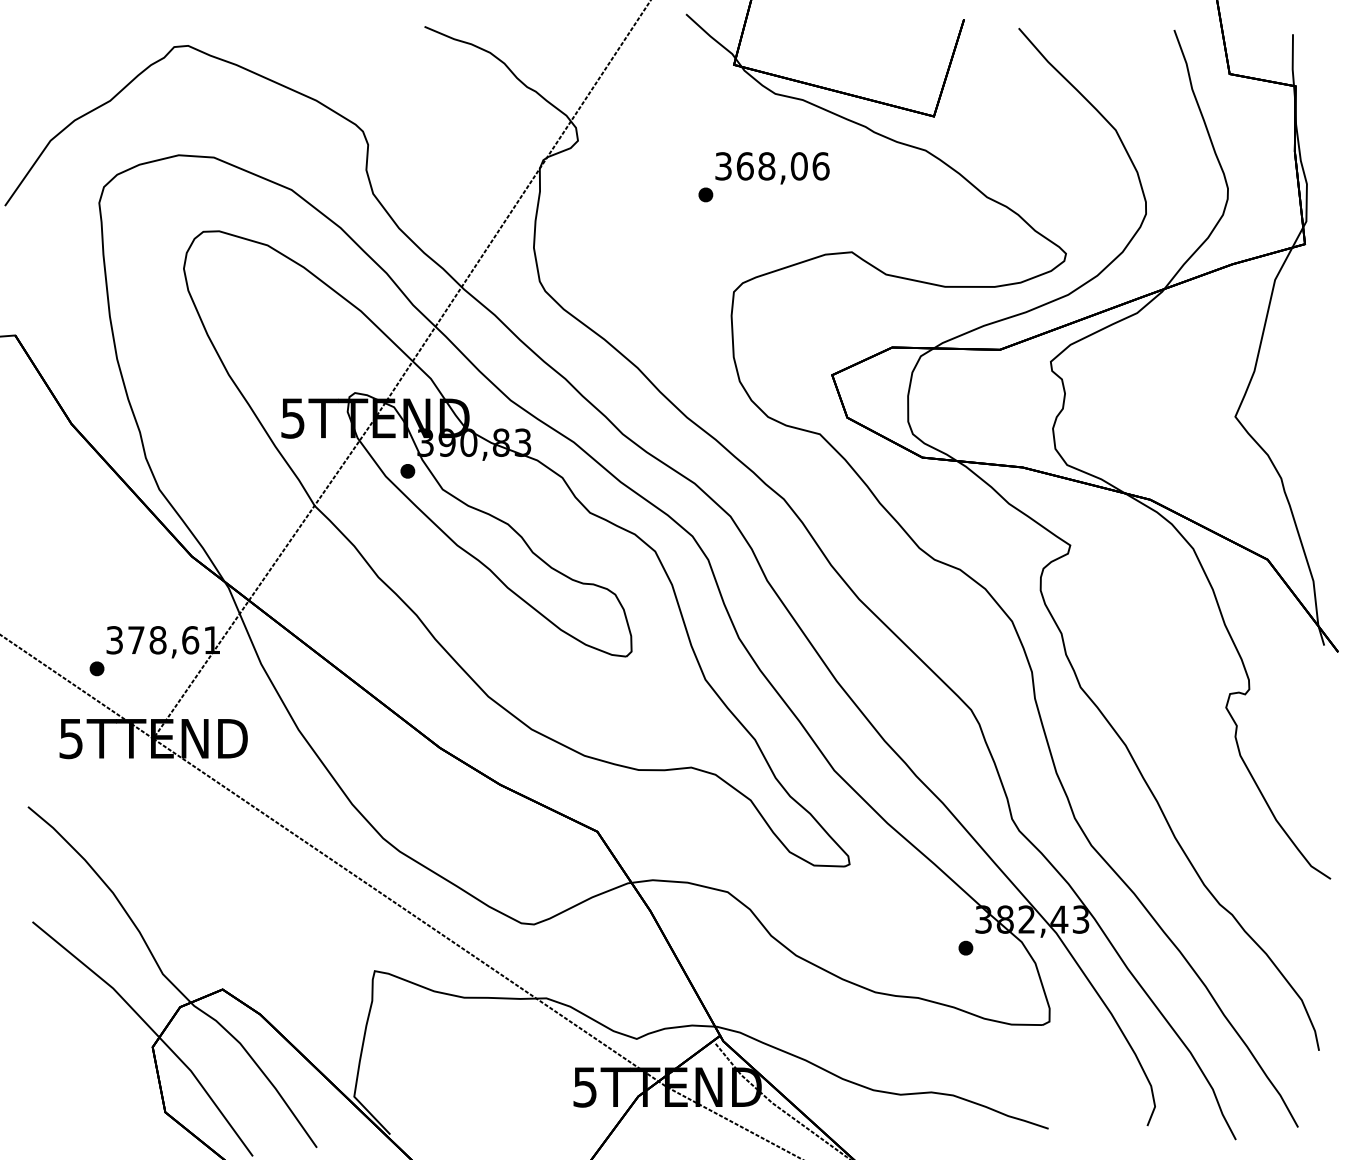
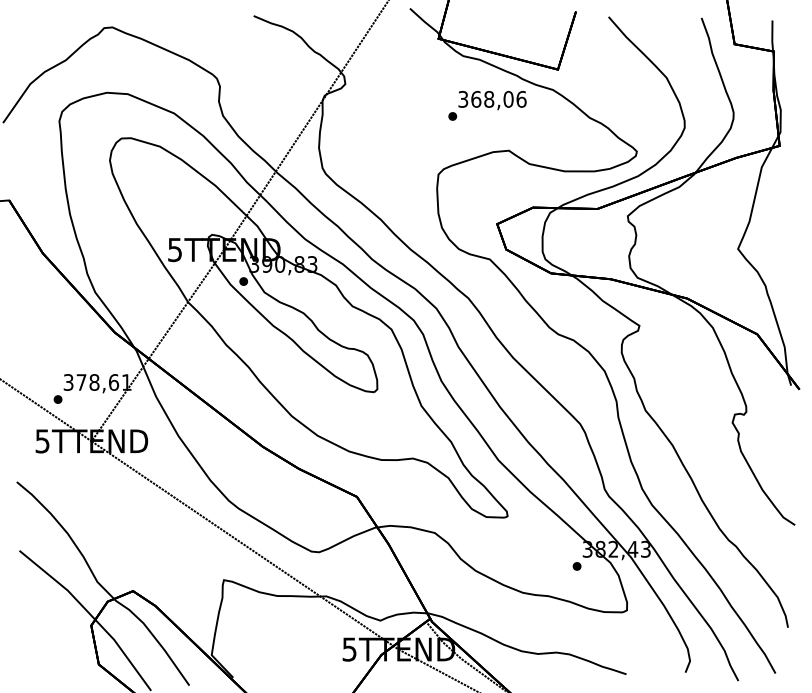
text: (764, 176) -> (487, 105), moved

